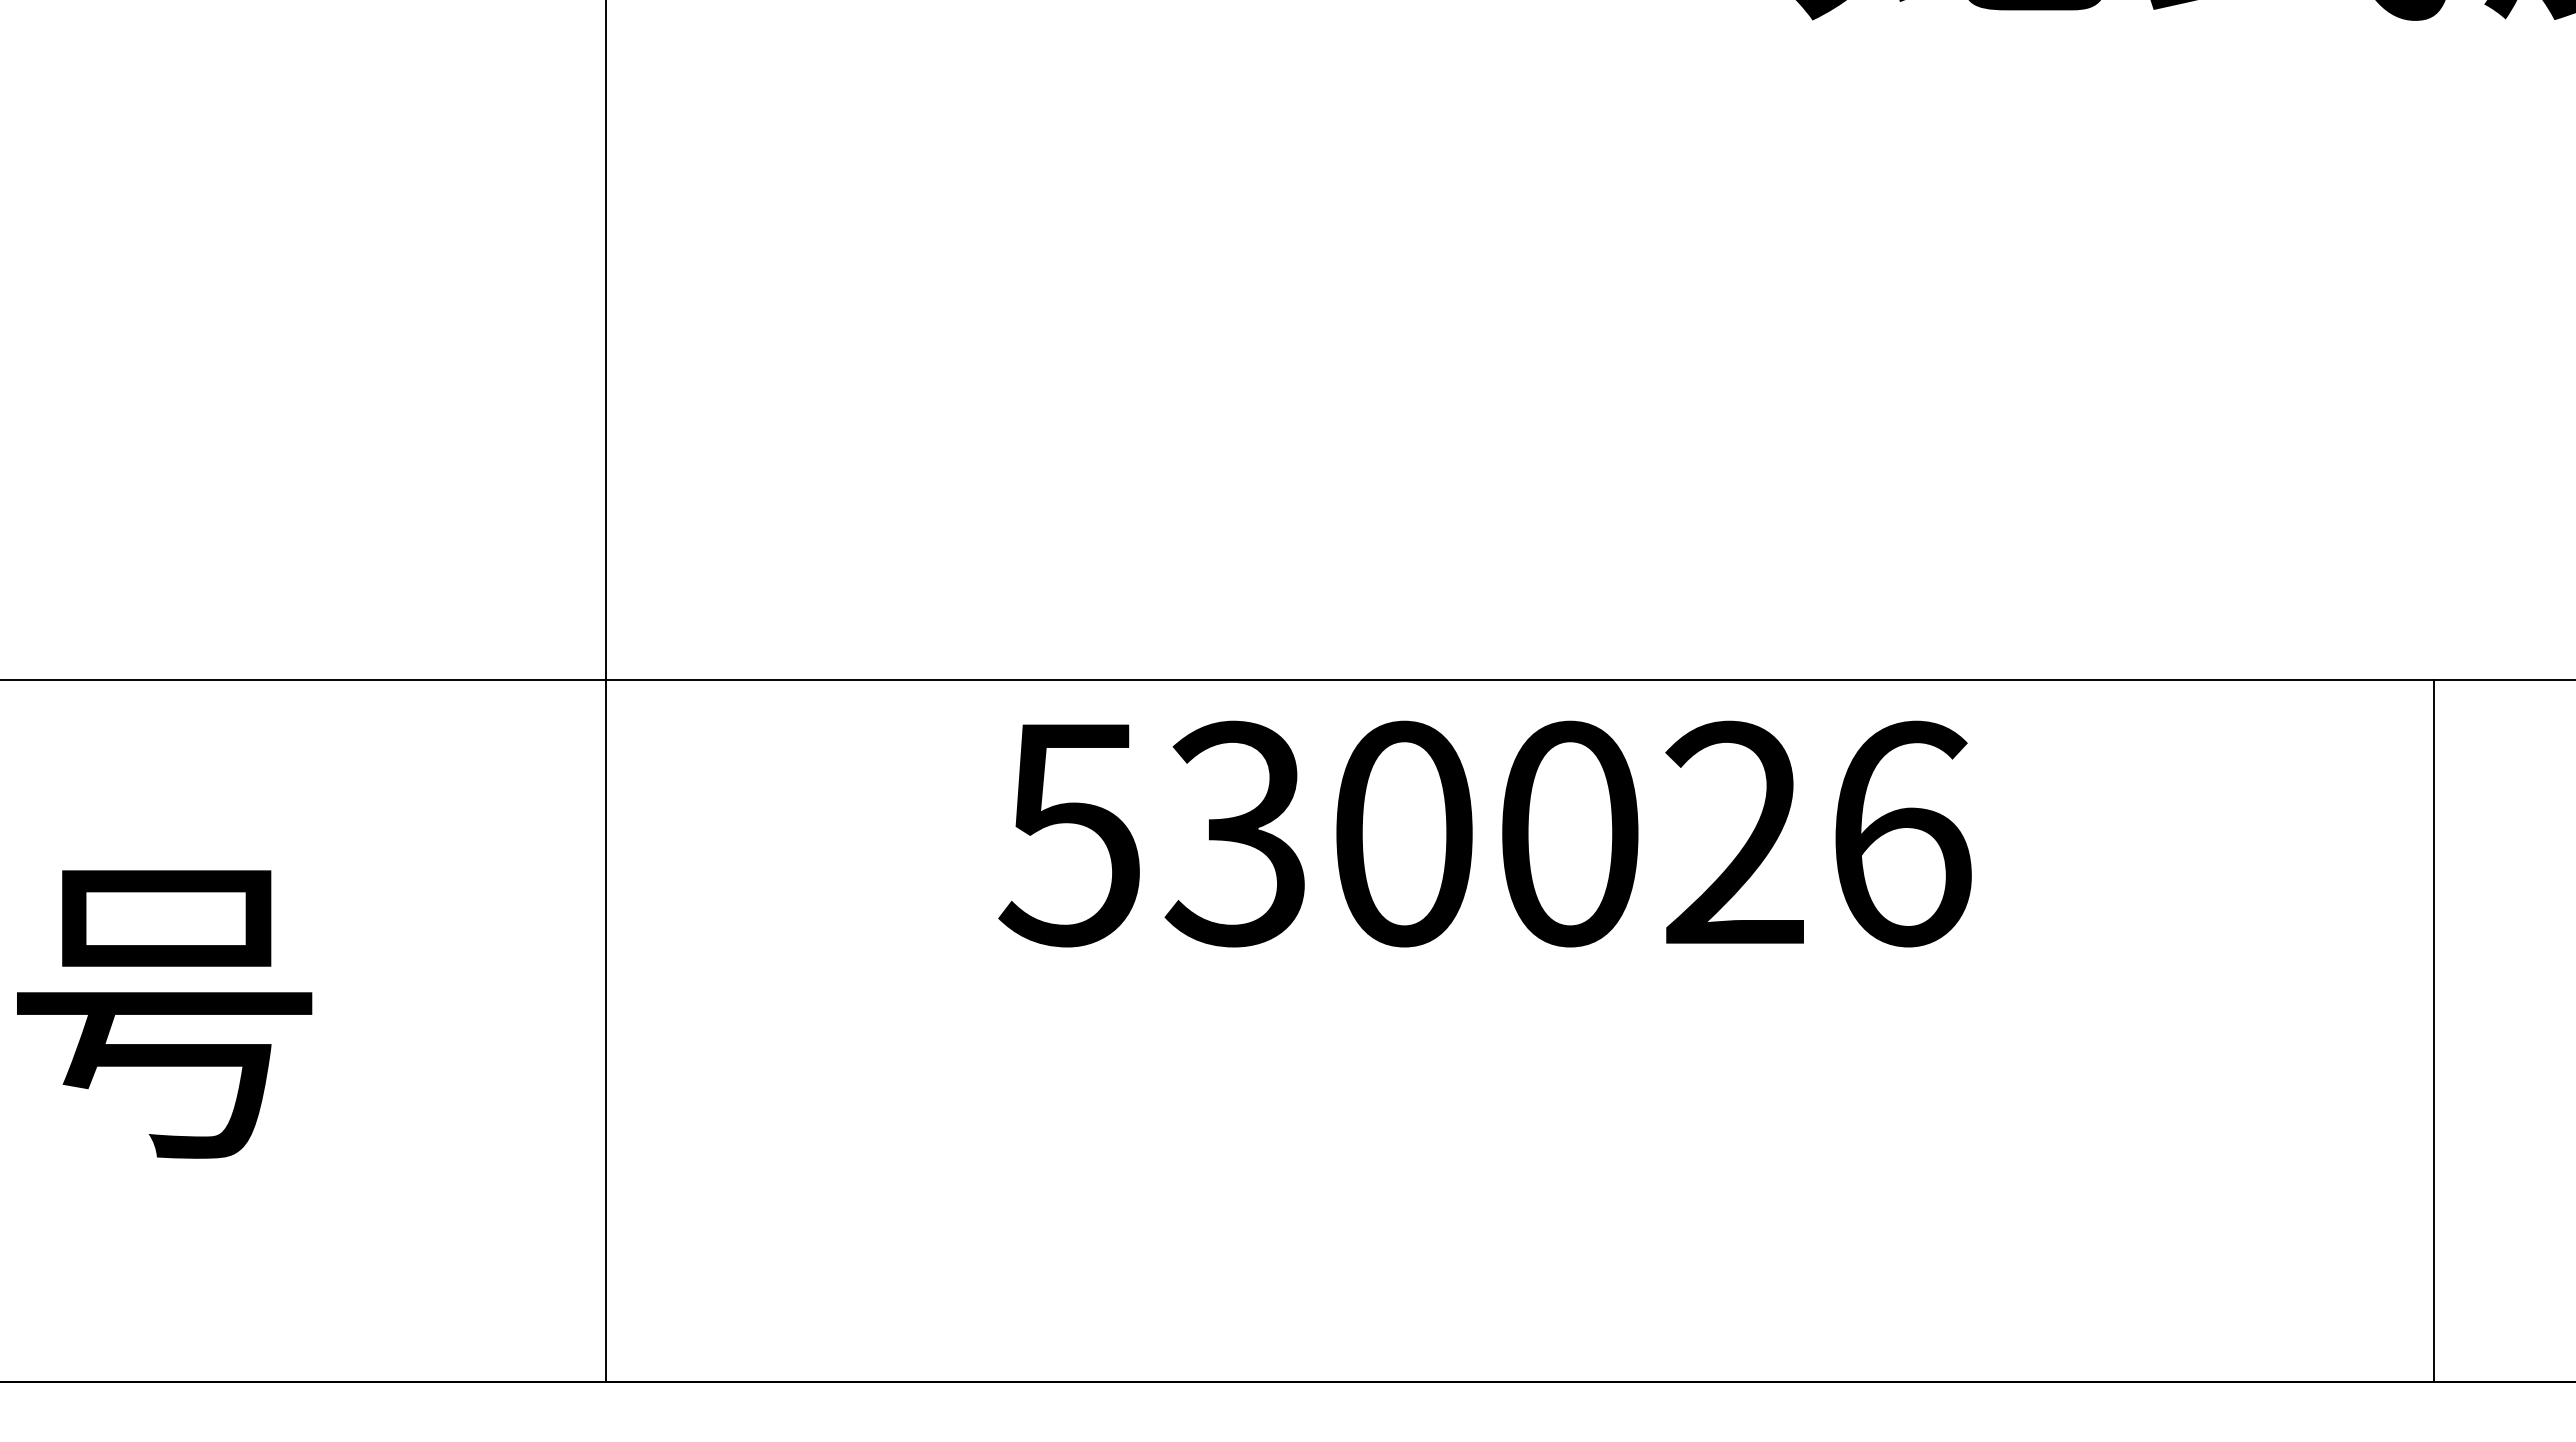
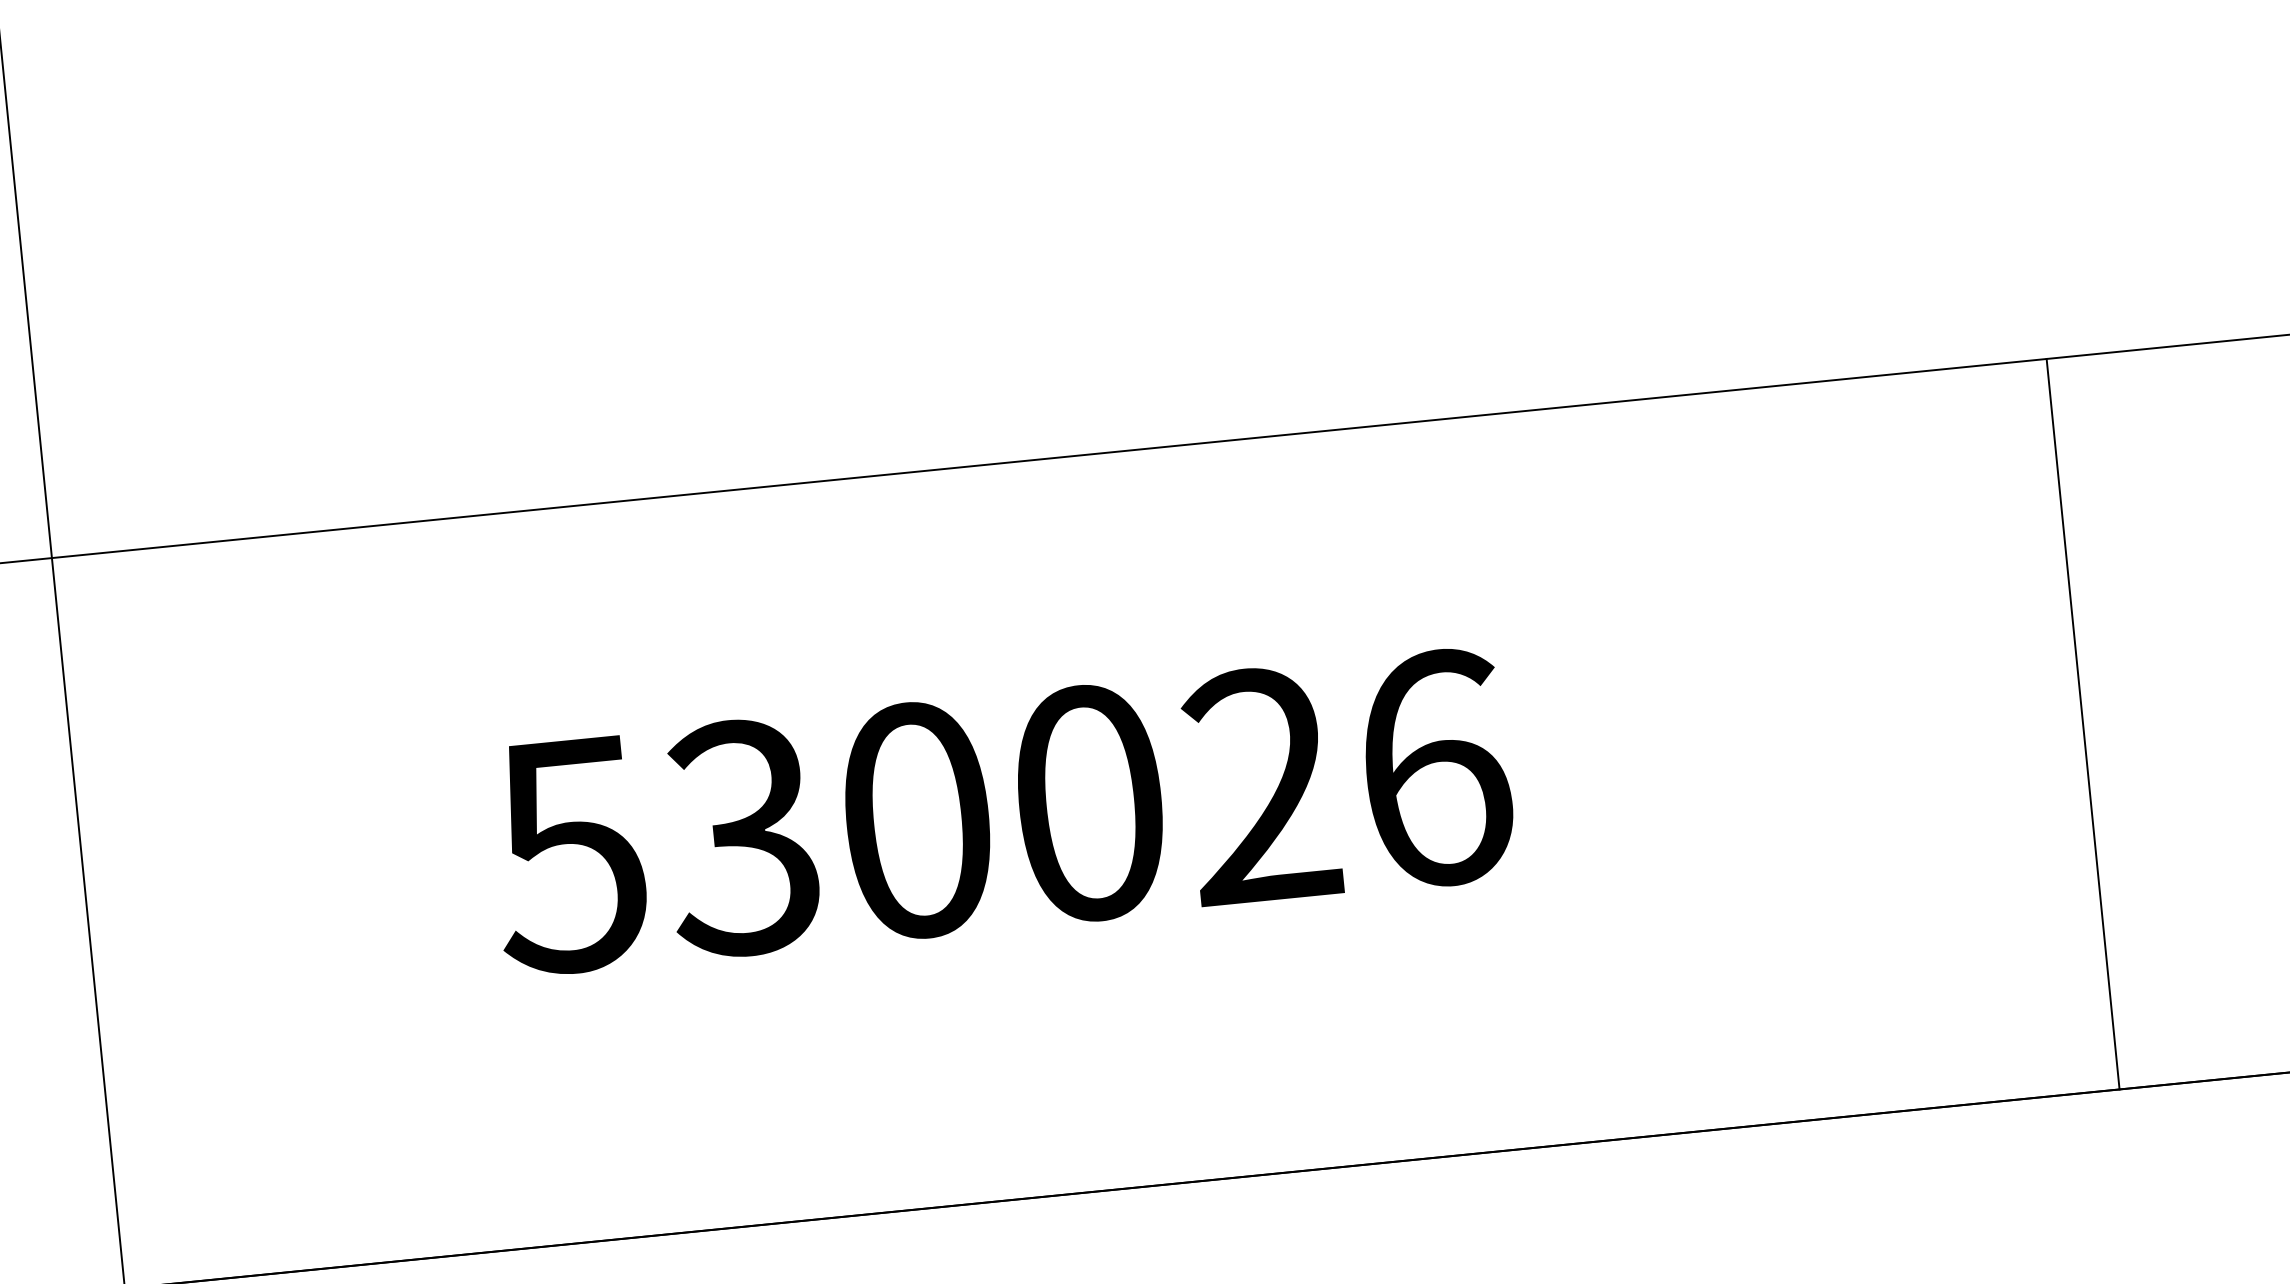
text: (1484, 833) -> (1000, 811), moved
line: (2433, 1030) -> (2082, 723), moved

